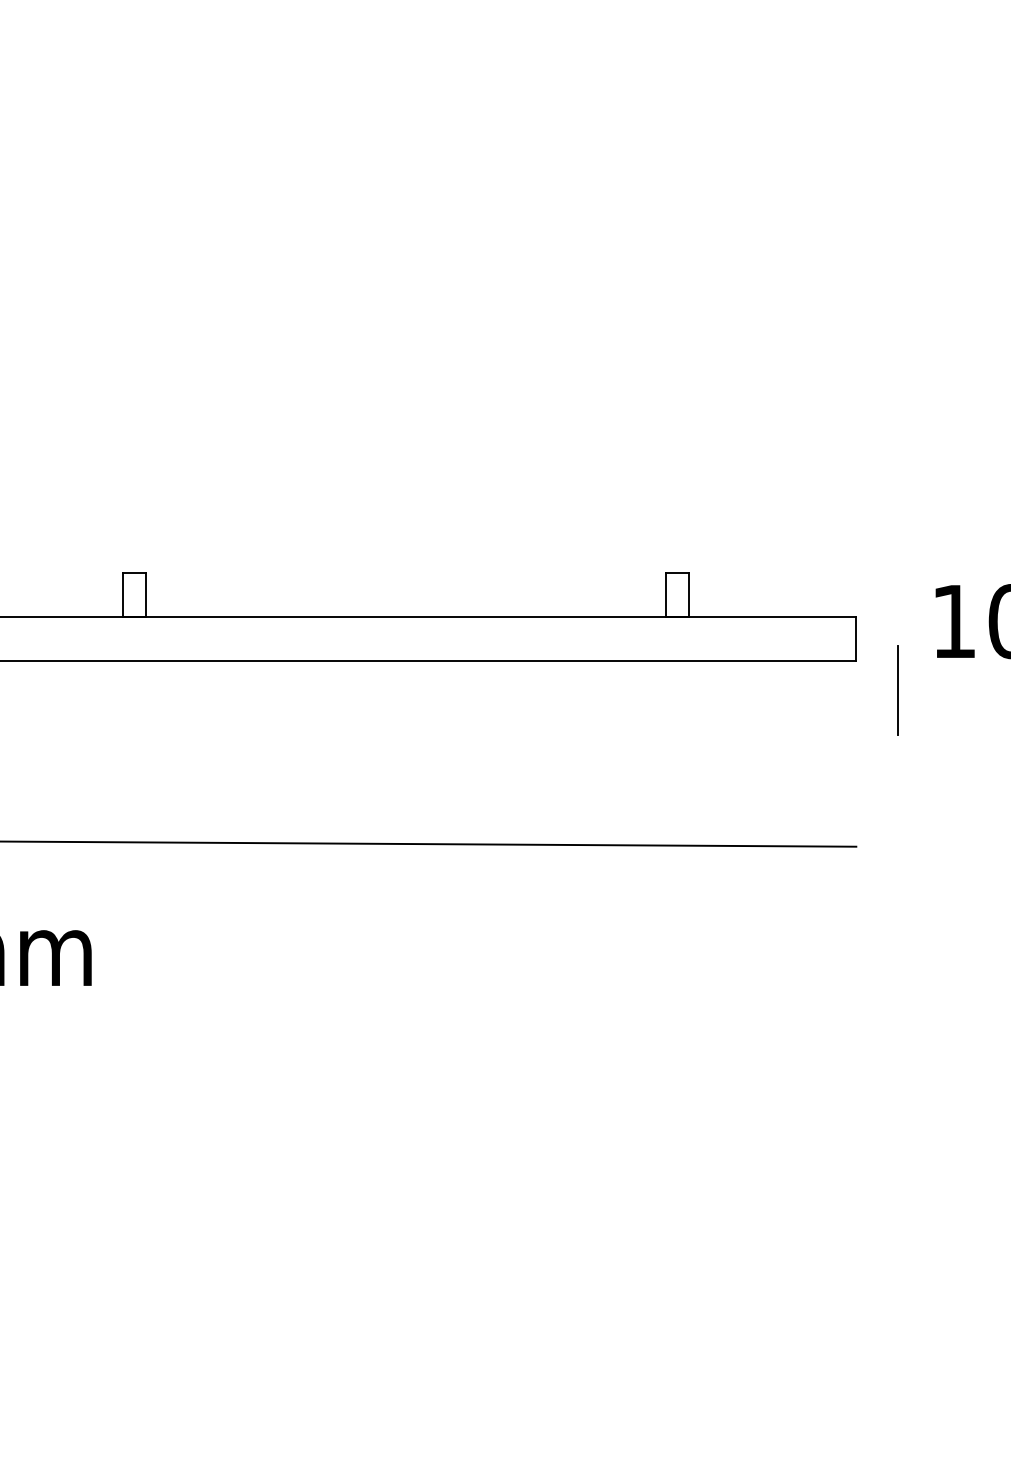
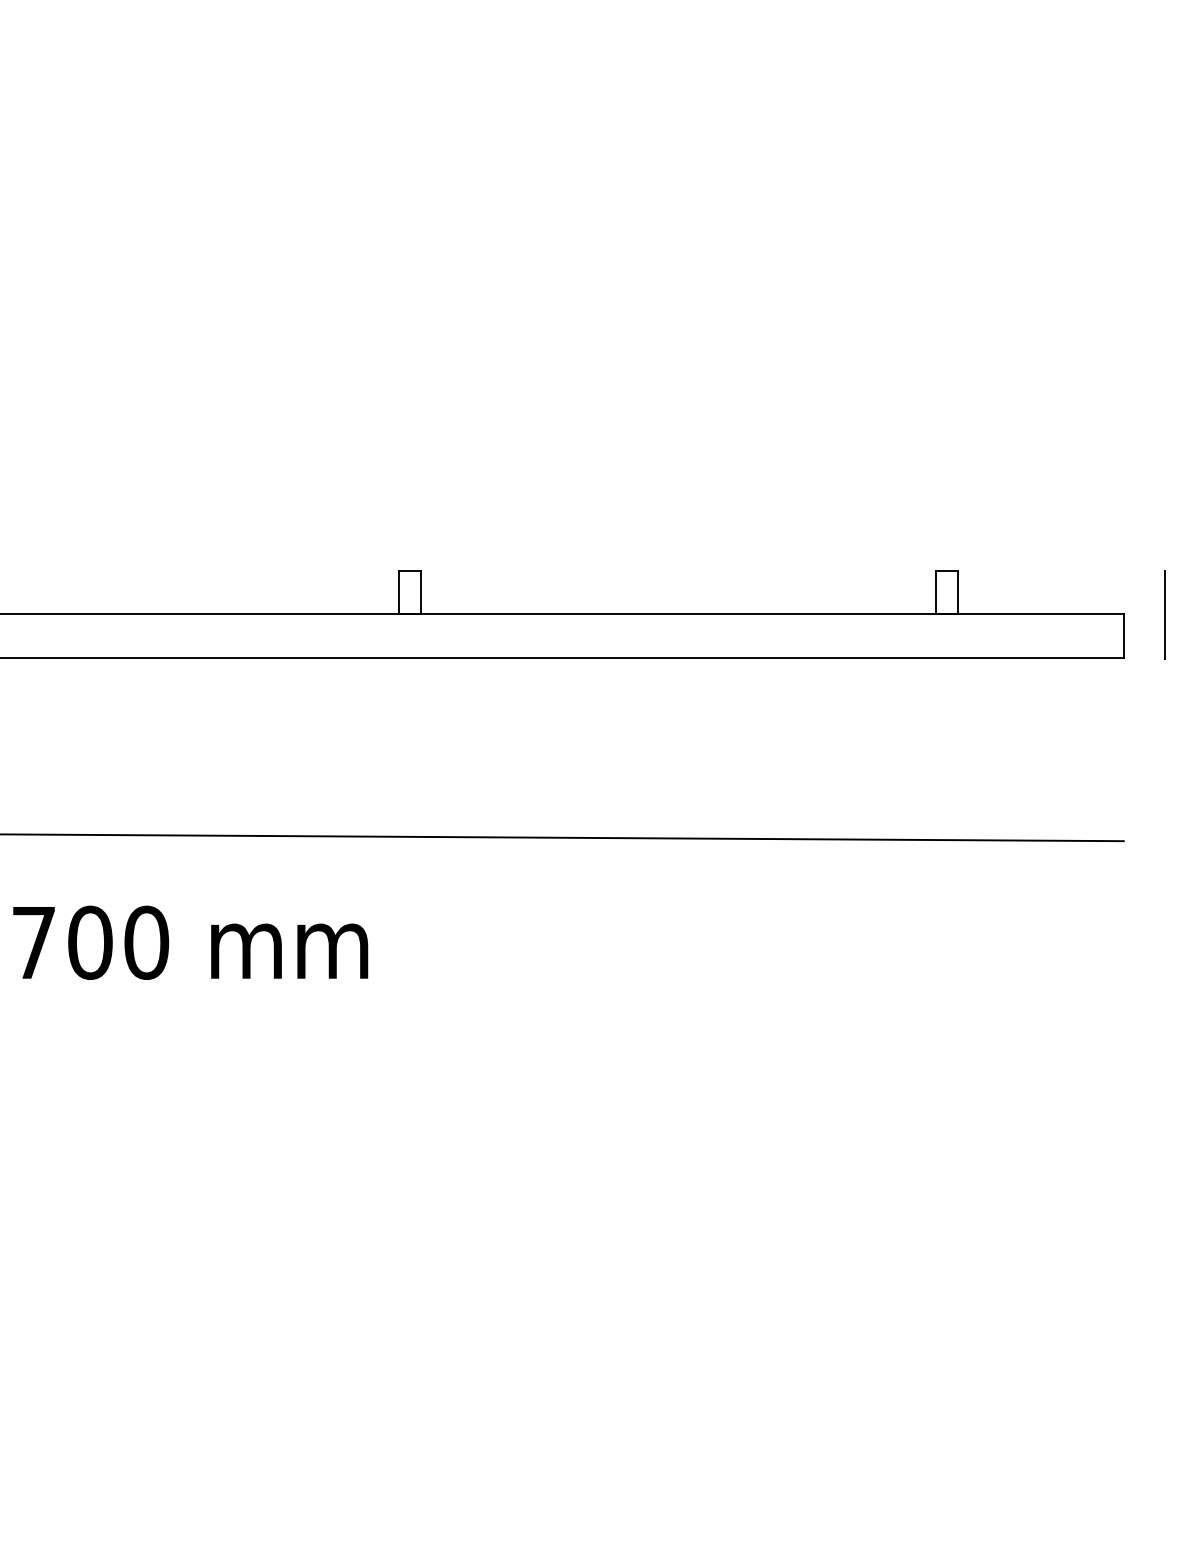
line: (897, 690) -> (1164, 614), moved

